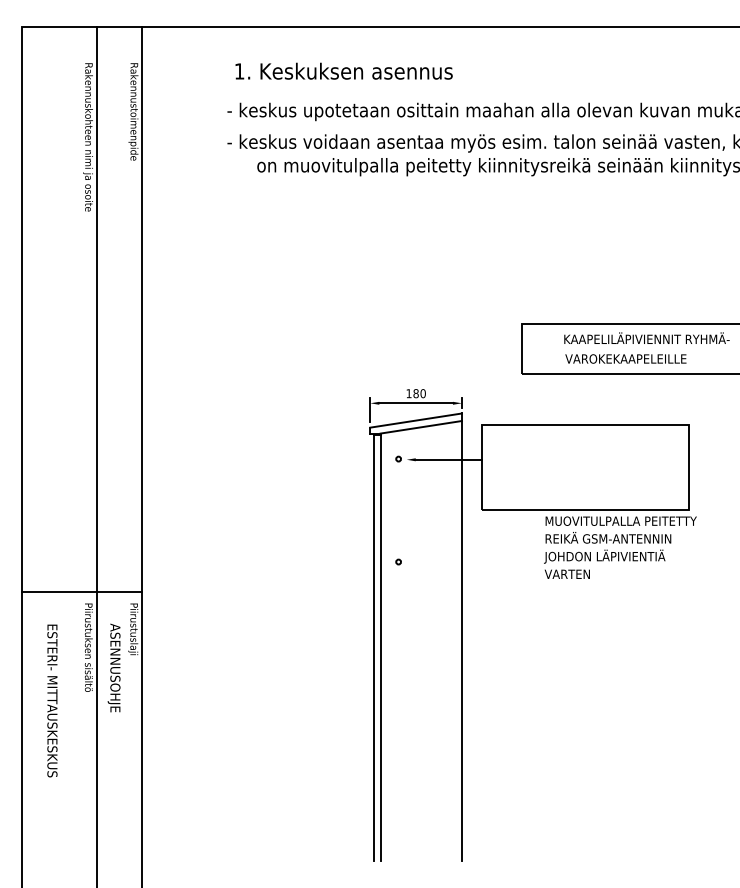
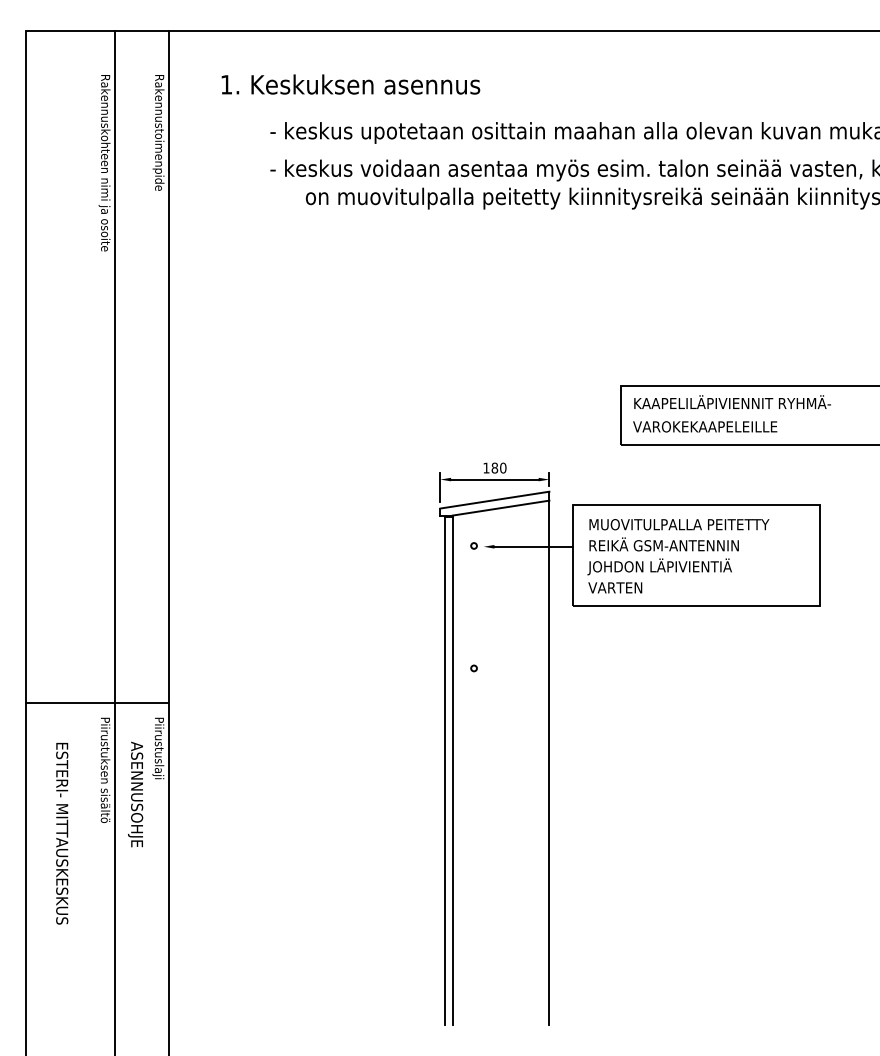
text: (343, 70) -> (350, 83), moved
text: (646, 337) -> (732, 401), moved
text: (625, 358) -> (704, 426), moved
text: (620, 547) -> (678, 555), moved

